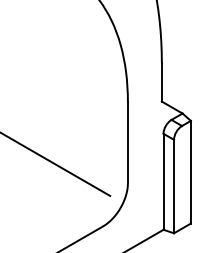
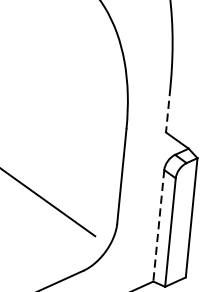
line: (161, 82) -> (167, 110), solid -> dashed
line: (163, 181) -> (158, 225), solid -> dashed

